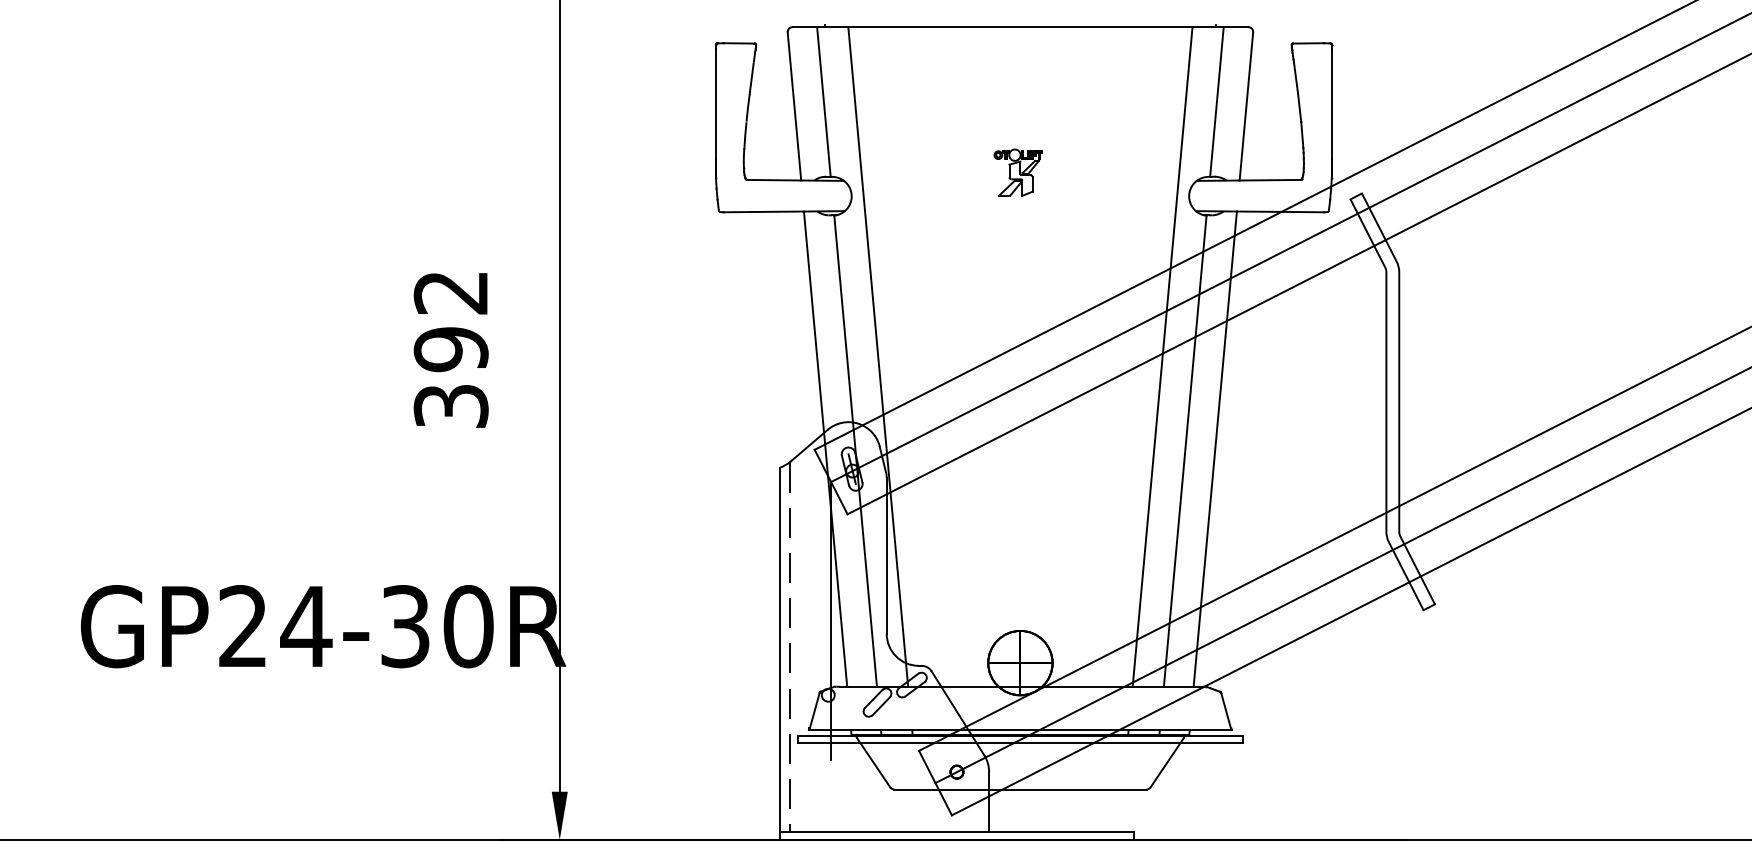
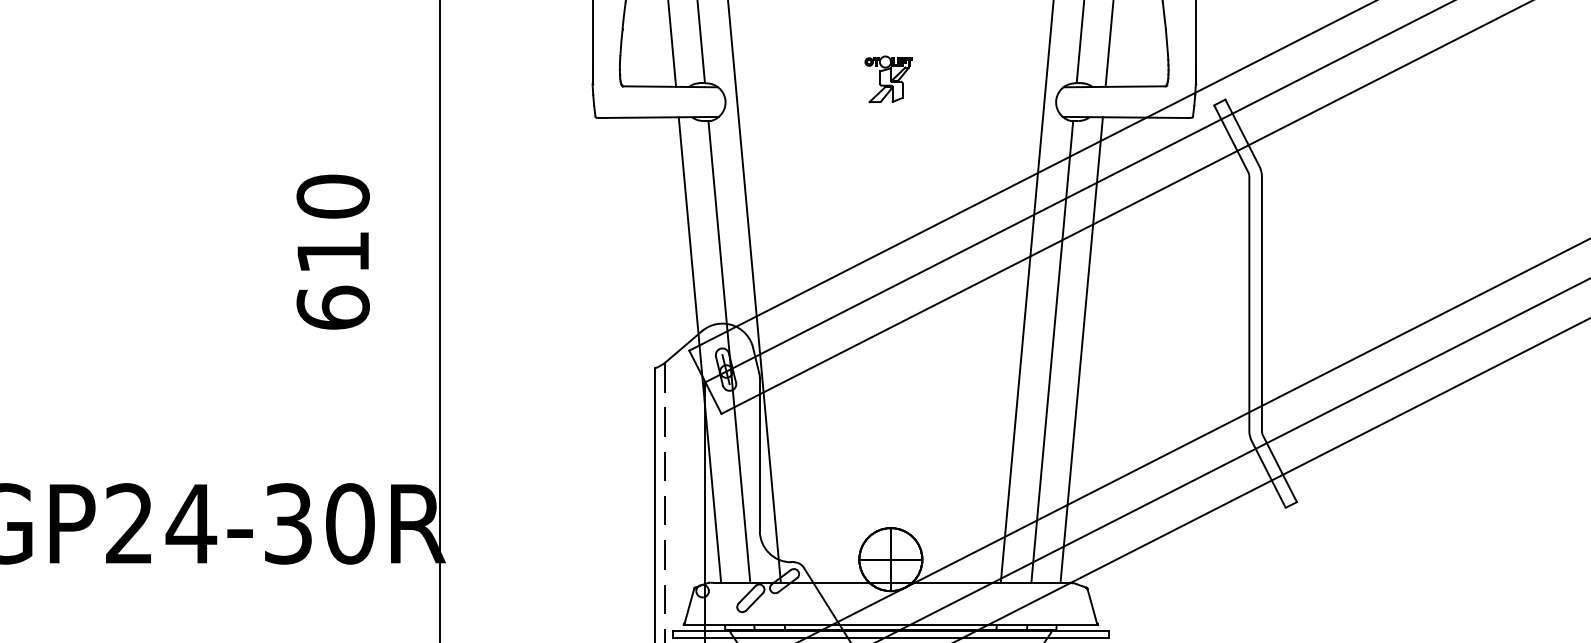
text: (450, 349) -> (332, 252), 392 -> 610

